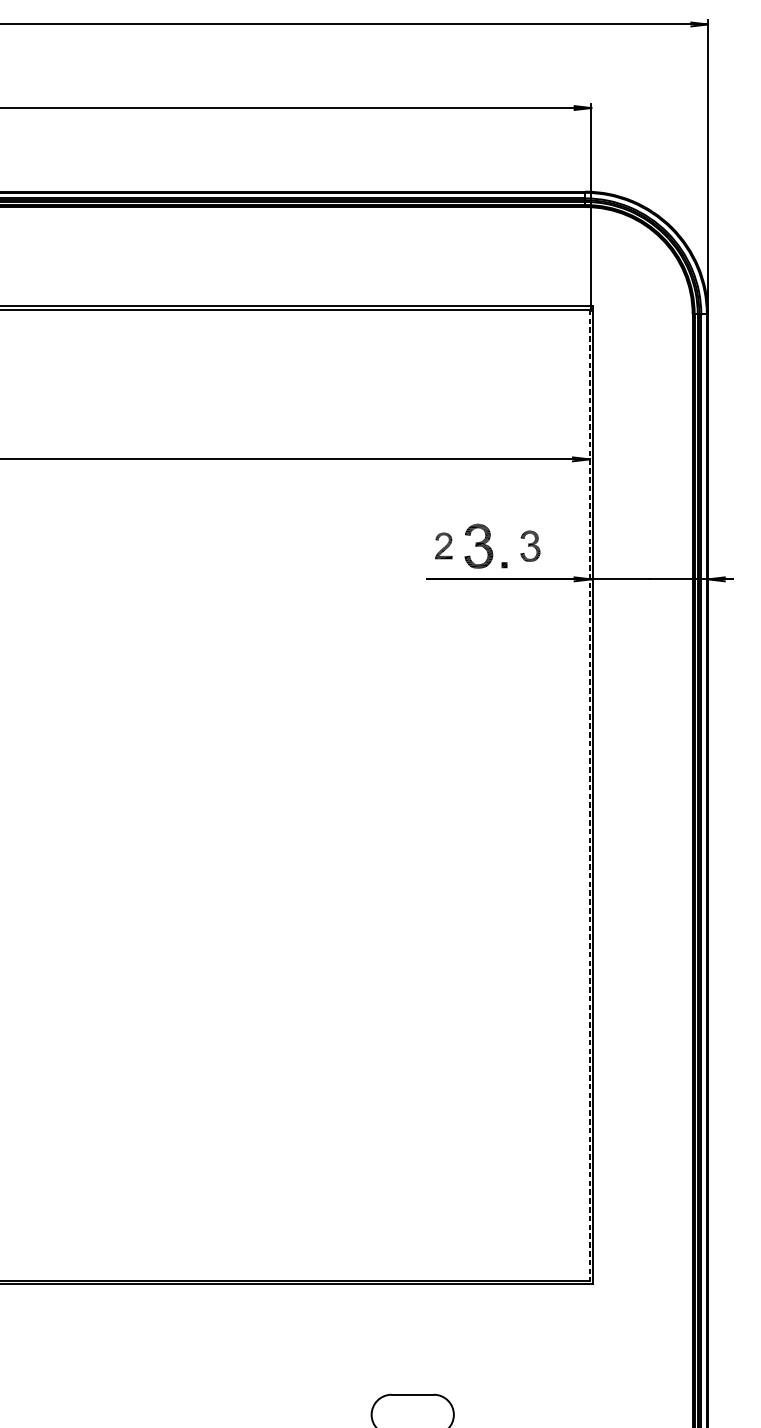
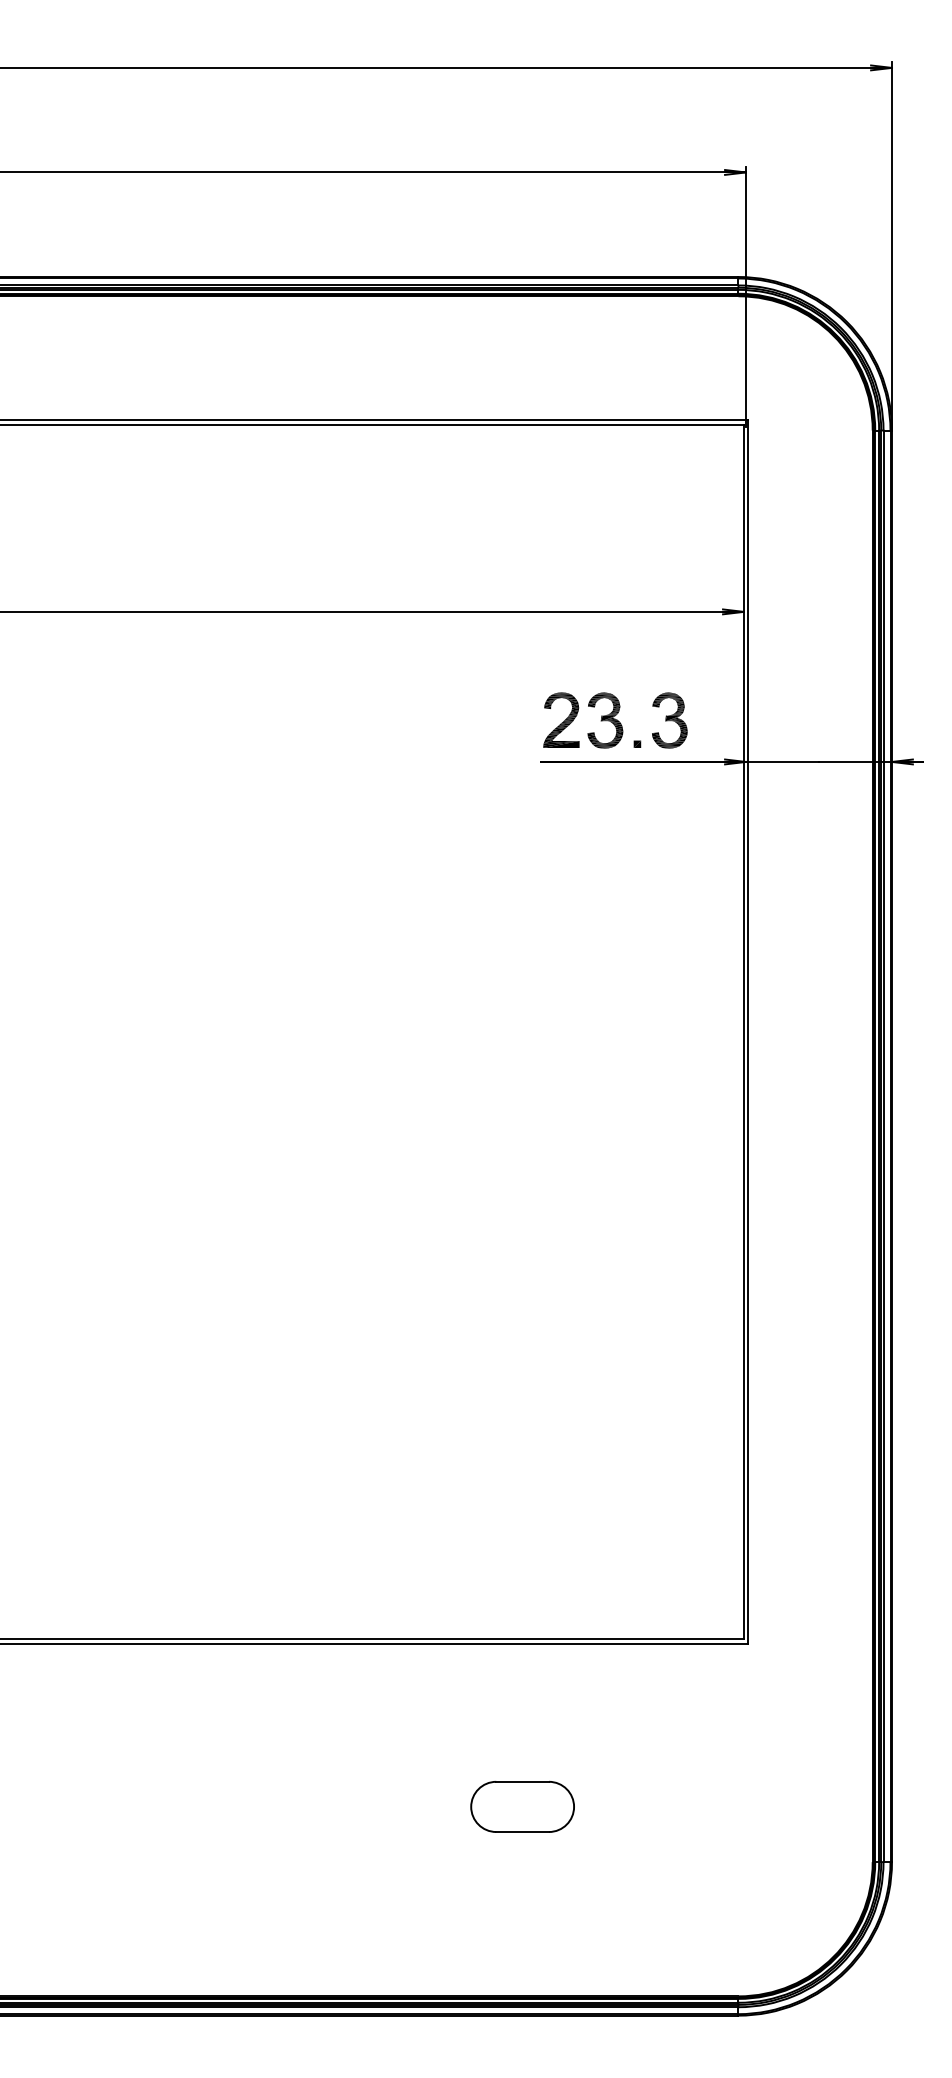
part: (443, 545) -> (561, 719), size x1.67
part: (530, 546) -> (669, 720), size x1.43
line: (589, 795) -> (743, 1032), dashed -> solid

